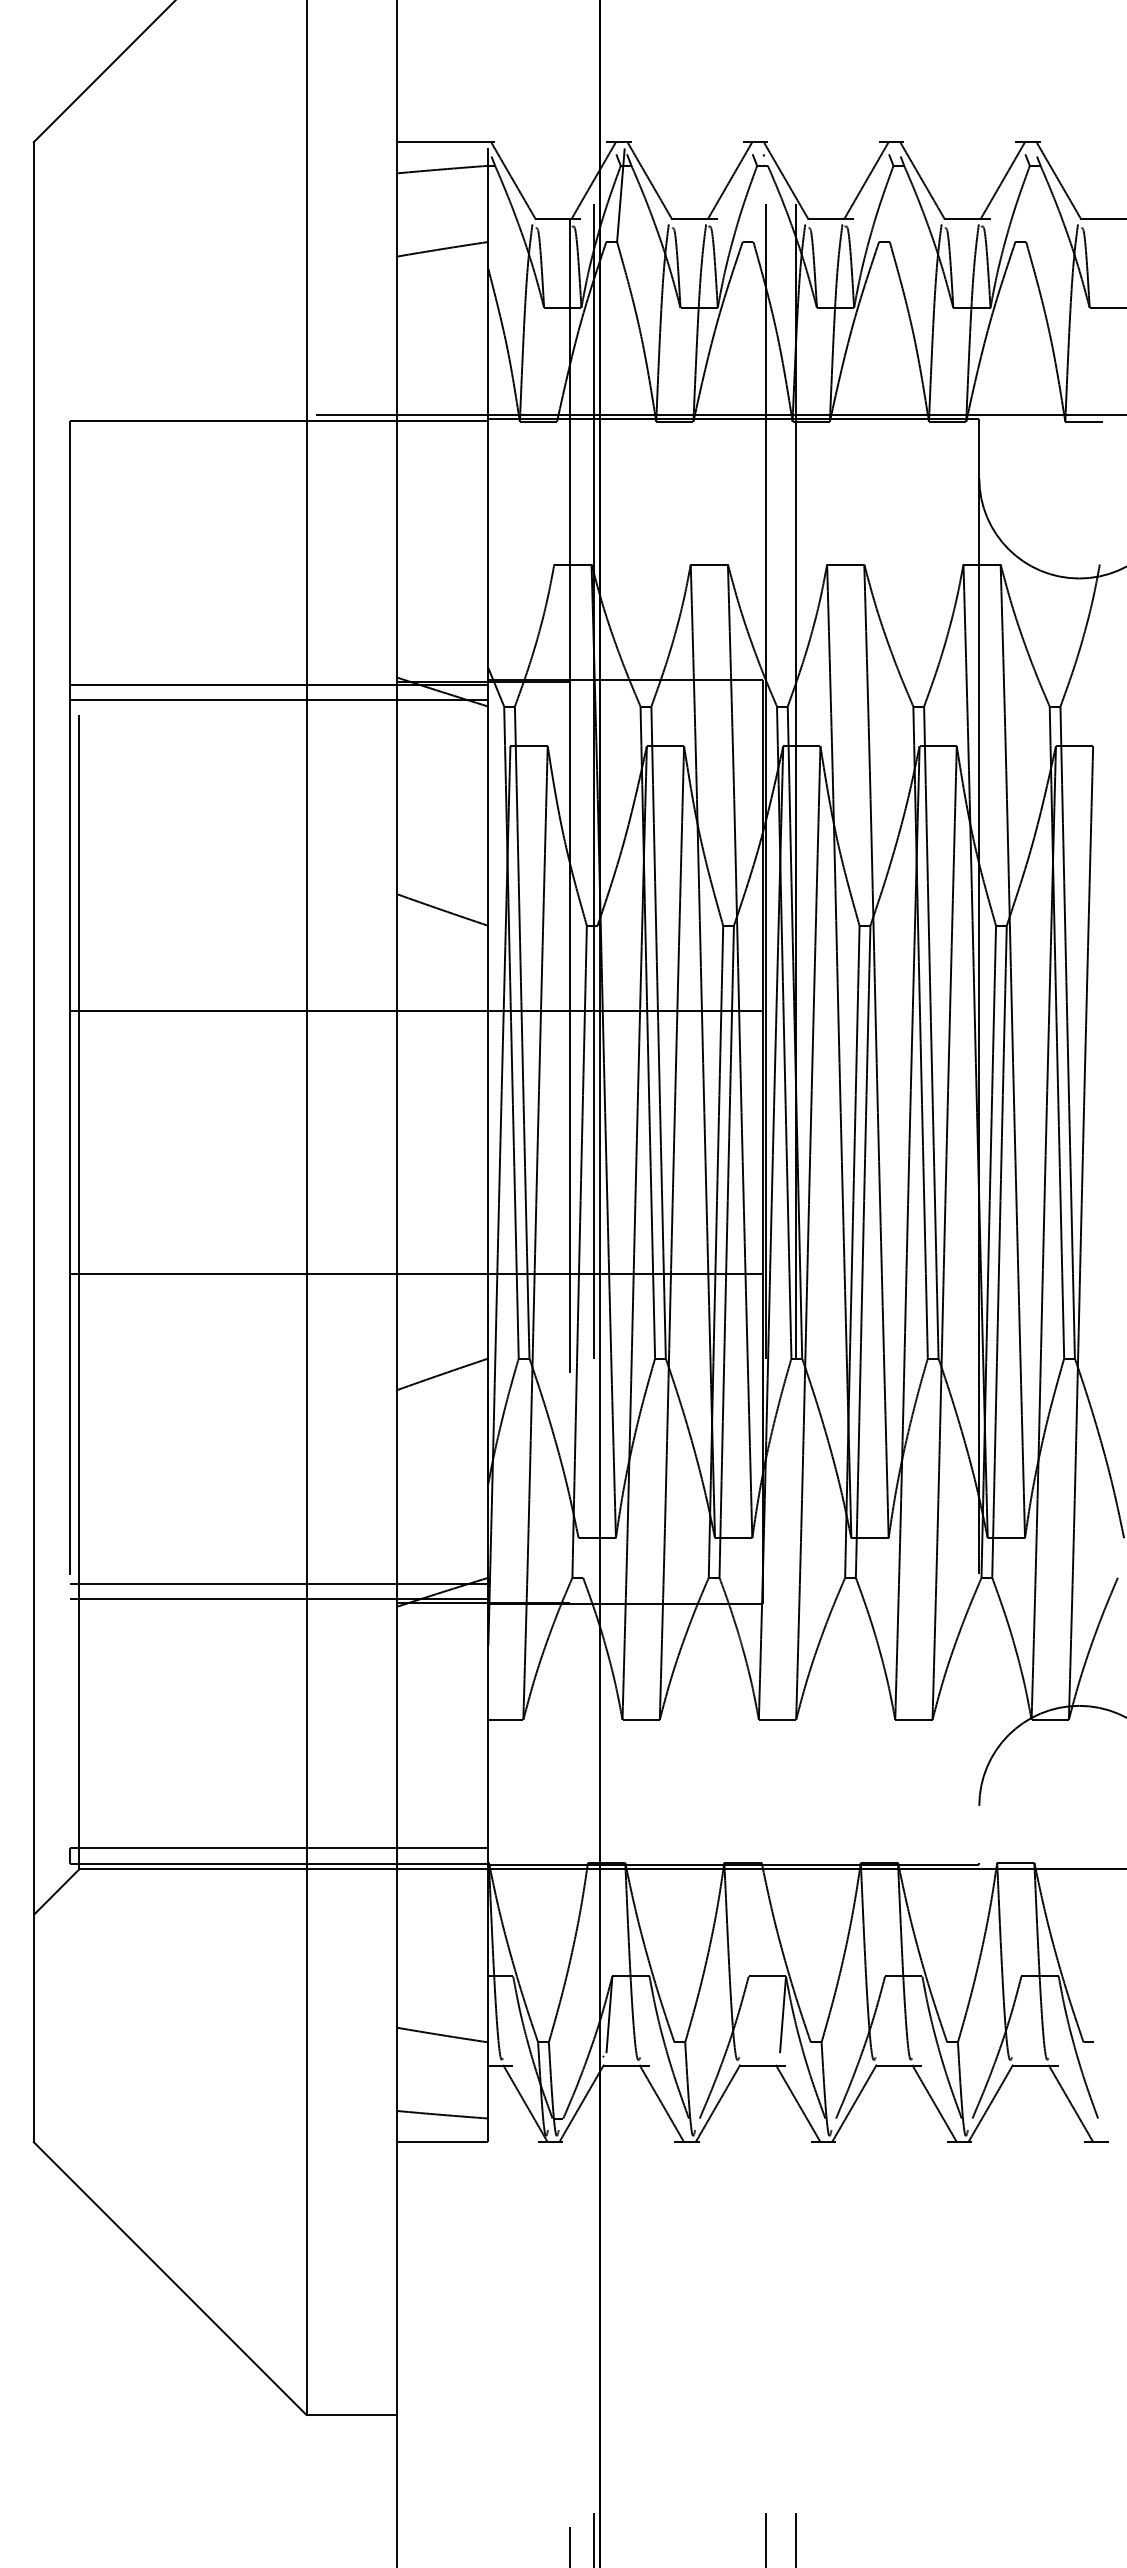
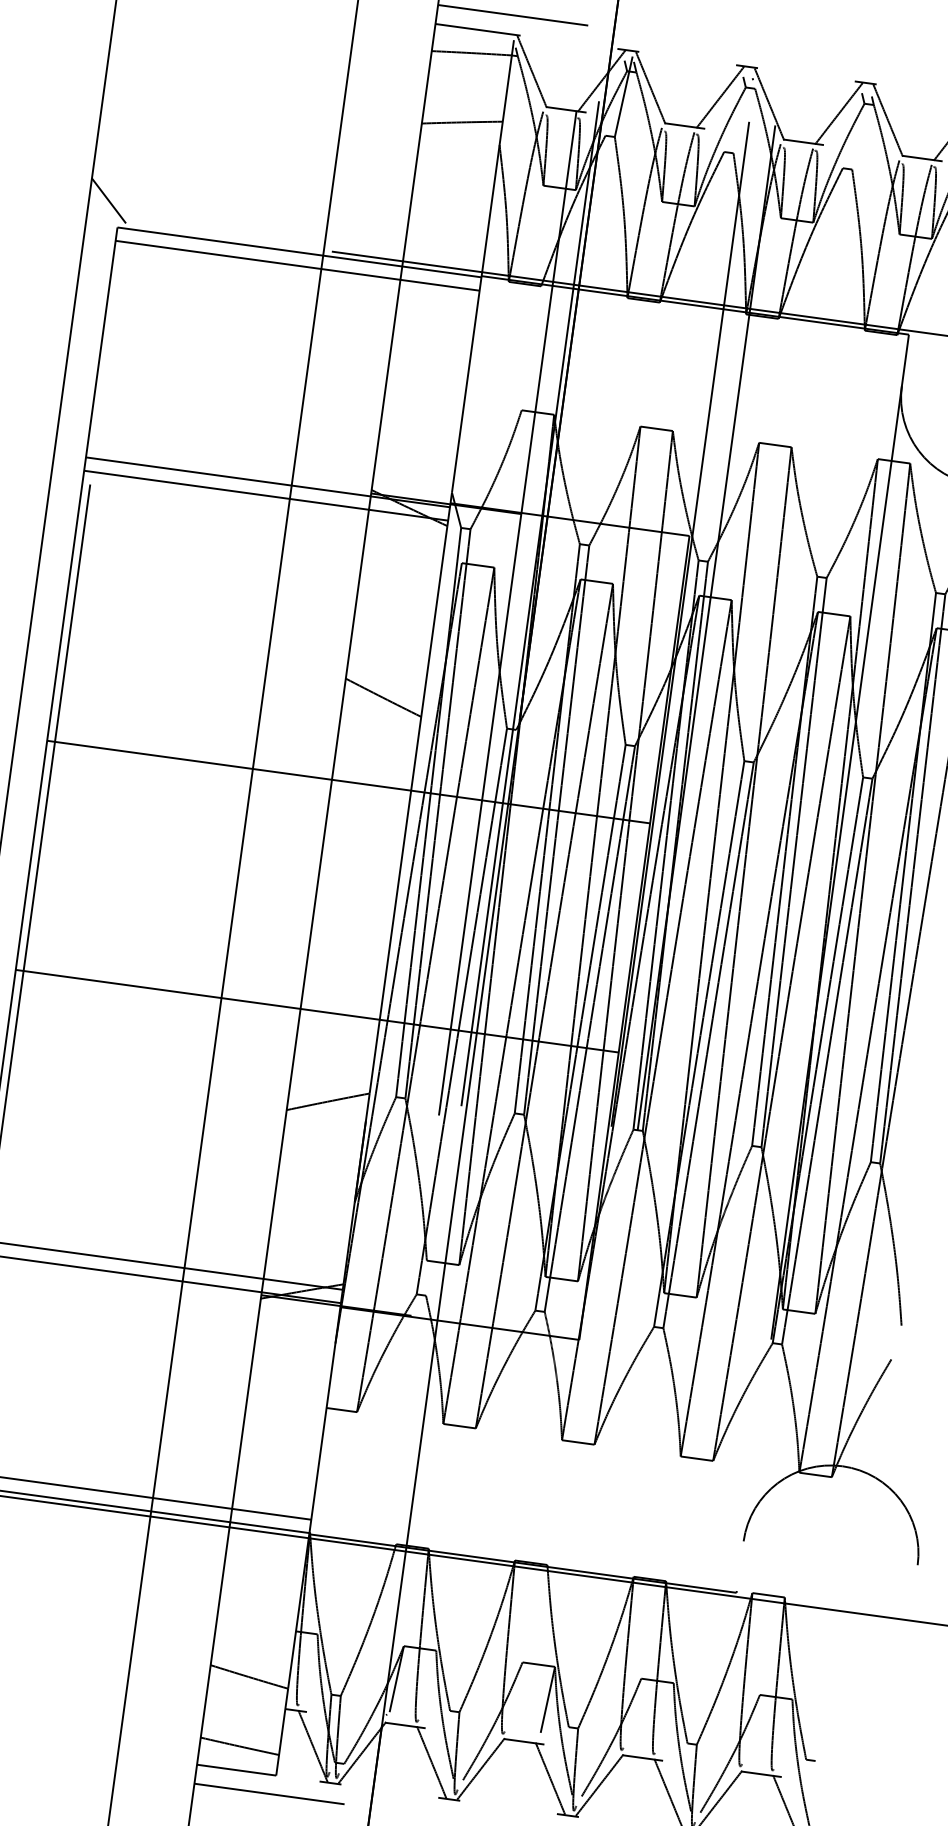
line: (483, 120) -> (513, 15), added
line: (56, 391) -> (109, 200), added
line: (279, 436) -> (297, 266), added
line: (483, 2164) -> (269, 1794), added

